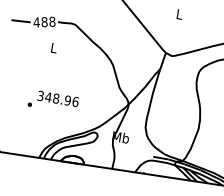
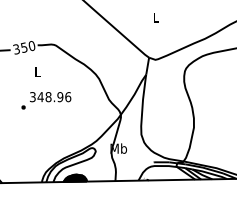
text: (44, 22) -> (24, 47), 488 -> 350
text: (53, 101) -> (46, 100), moved
fill: (72, 159) -> (74, 178), added

